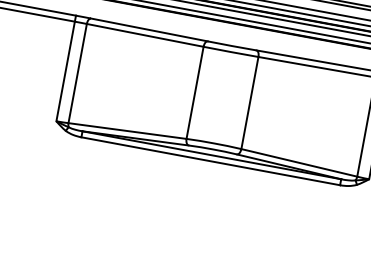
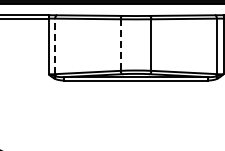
line: (78, 73) -> (55, 46), solid -> dashed
line: (194, 93) -> (120, 45), solid -> dashed

